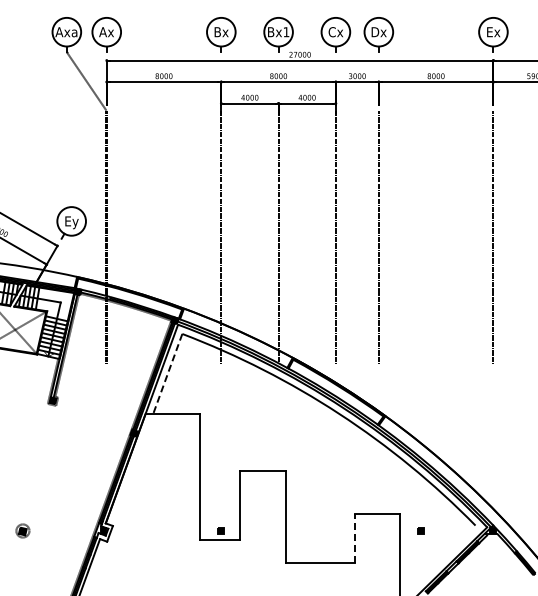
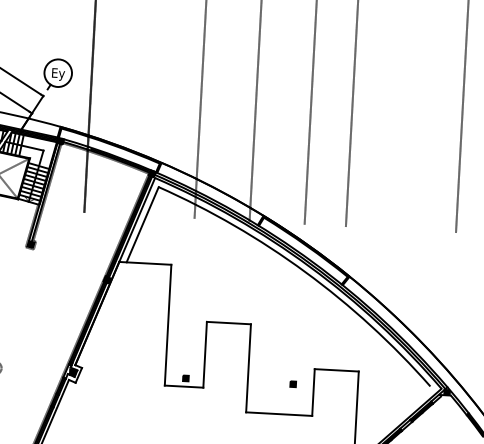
line: (167, 373) -> (142, 224), dashed -> solid
part: (420, 530) -> (292, 383), moved
line: (354, 537) -> (313, 391), dashed -> solid

